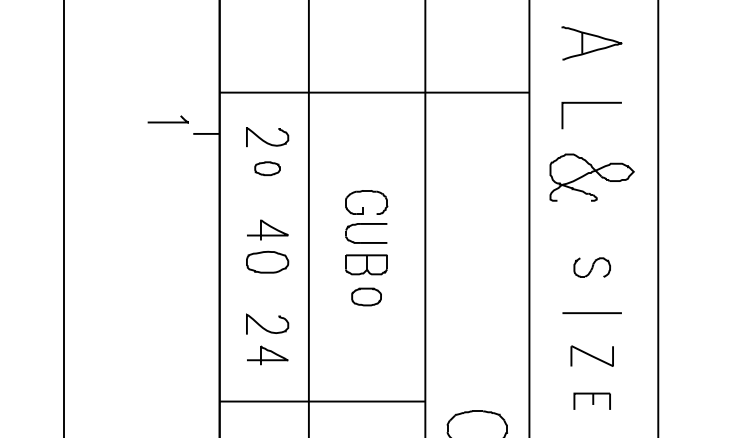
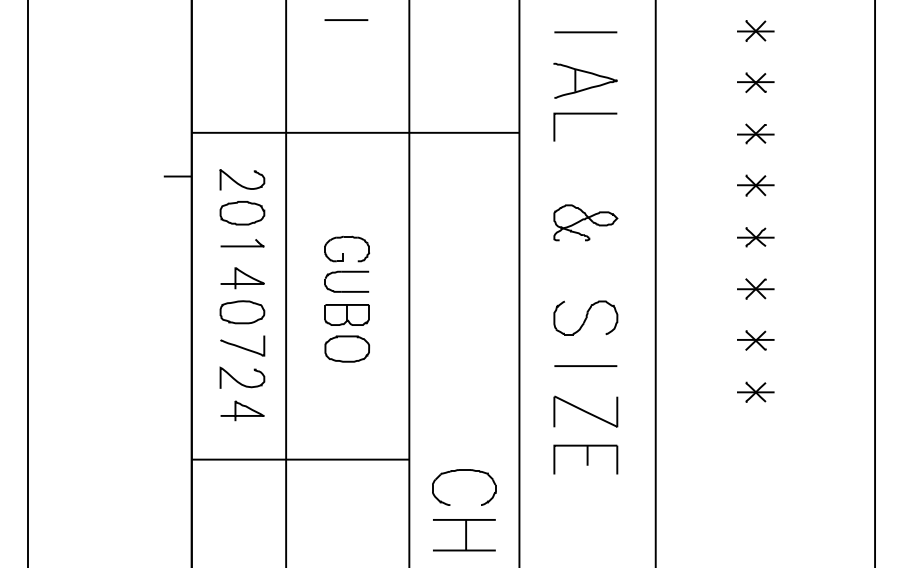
curve: (591, 103) -> (585, 114), moved
part: (168, 119) -> (242, 243), moved
part: (267, 168) -> (242, 213), size x1.67
part: (591, 177) -> (585, 222), size x0.71
part: (591, 267) -> (585, 317), size x1.67
curve: (266, 294) -> (241, 346), added
part: (365, 296) -> (346, 348), size x1.43
part: (591, 356) -> (585, 411), size x1.43
part: (591, 401) -> (585, 459), size x1.67

